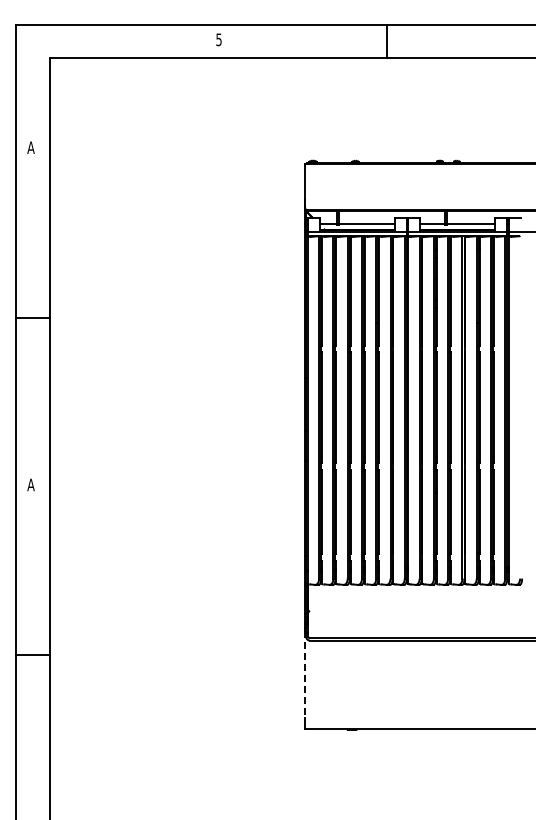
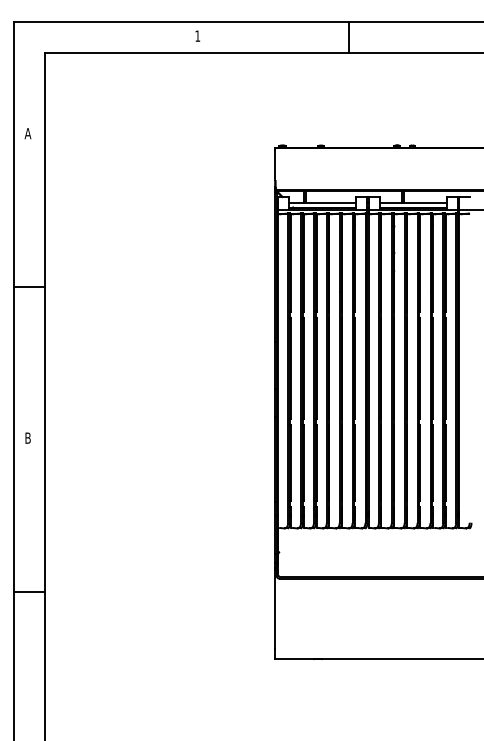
text: (218, 39) -> (197, 35), 5 -> 1
text: (30, 484) -> (27, 437), A -> B
line: (304, 674) -> (274, 609), dashed -> solid

